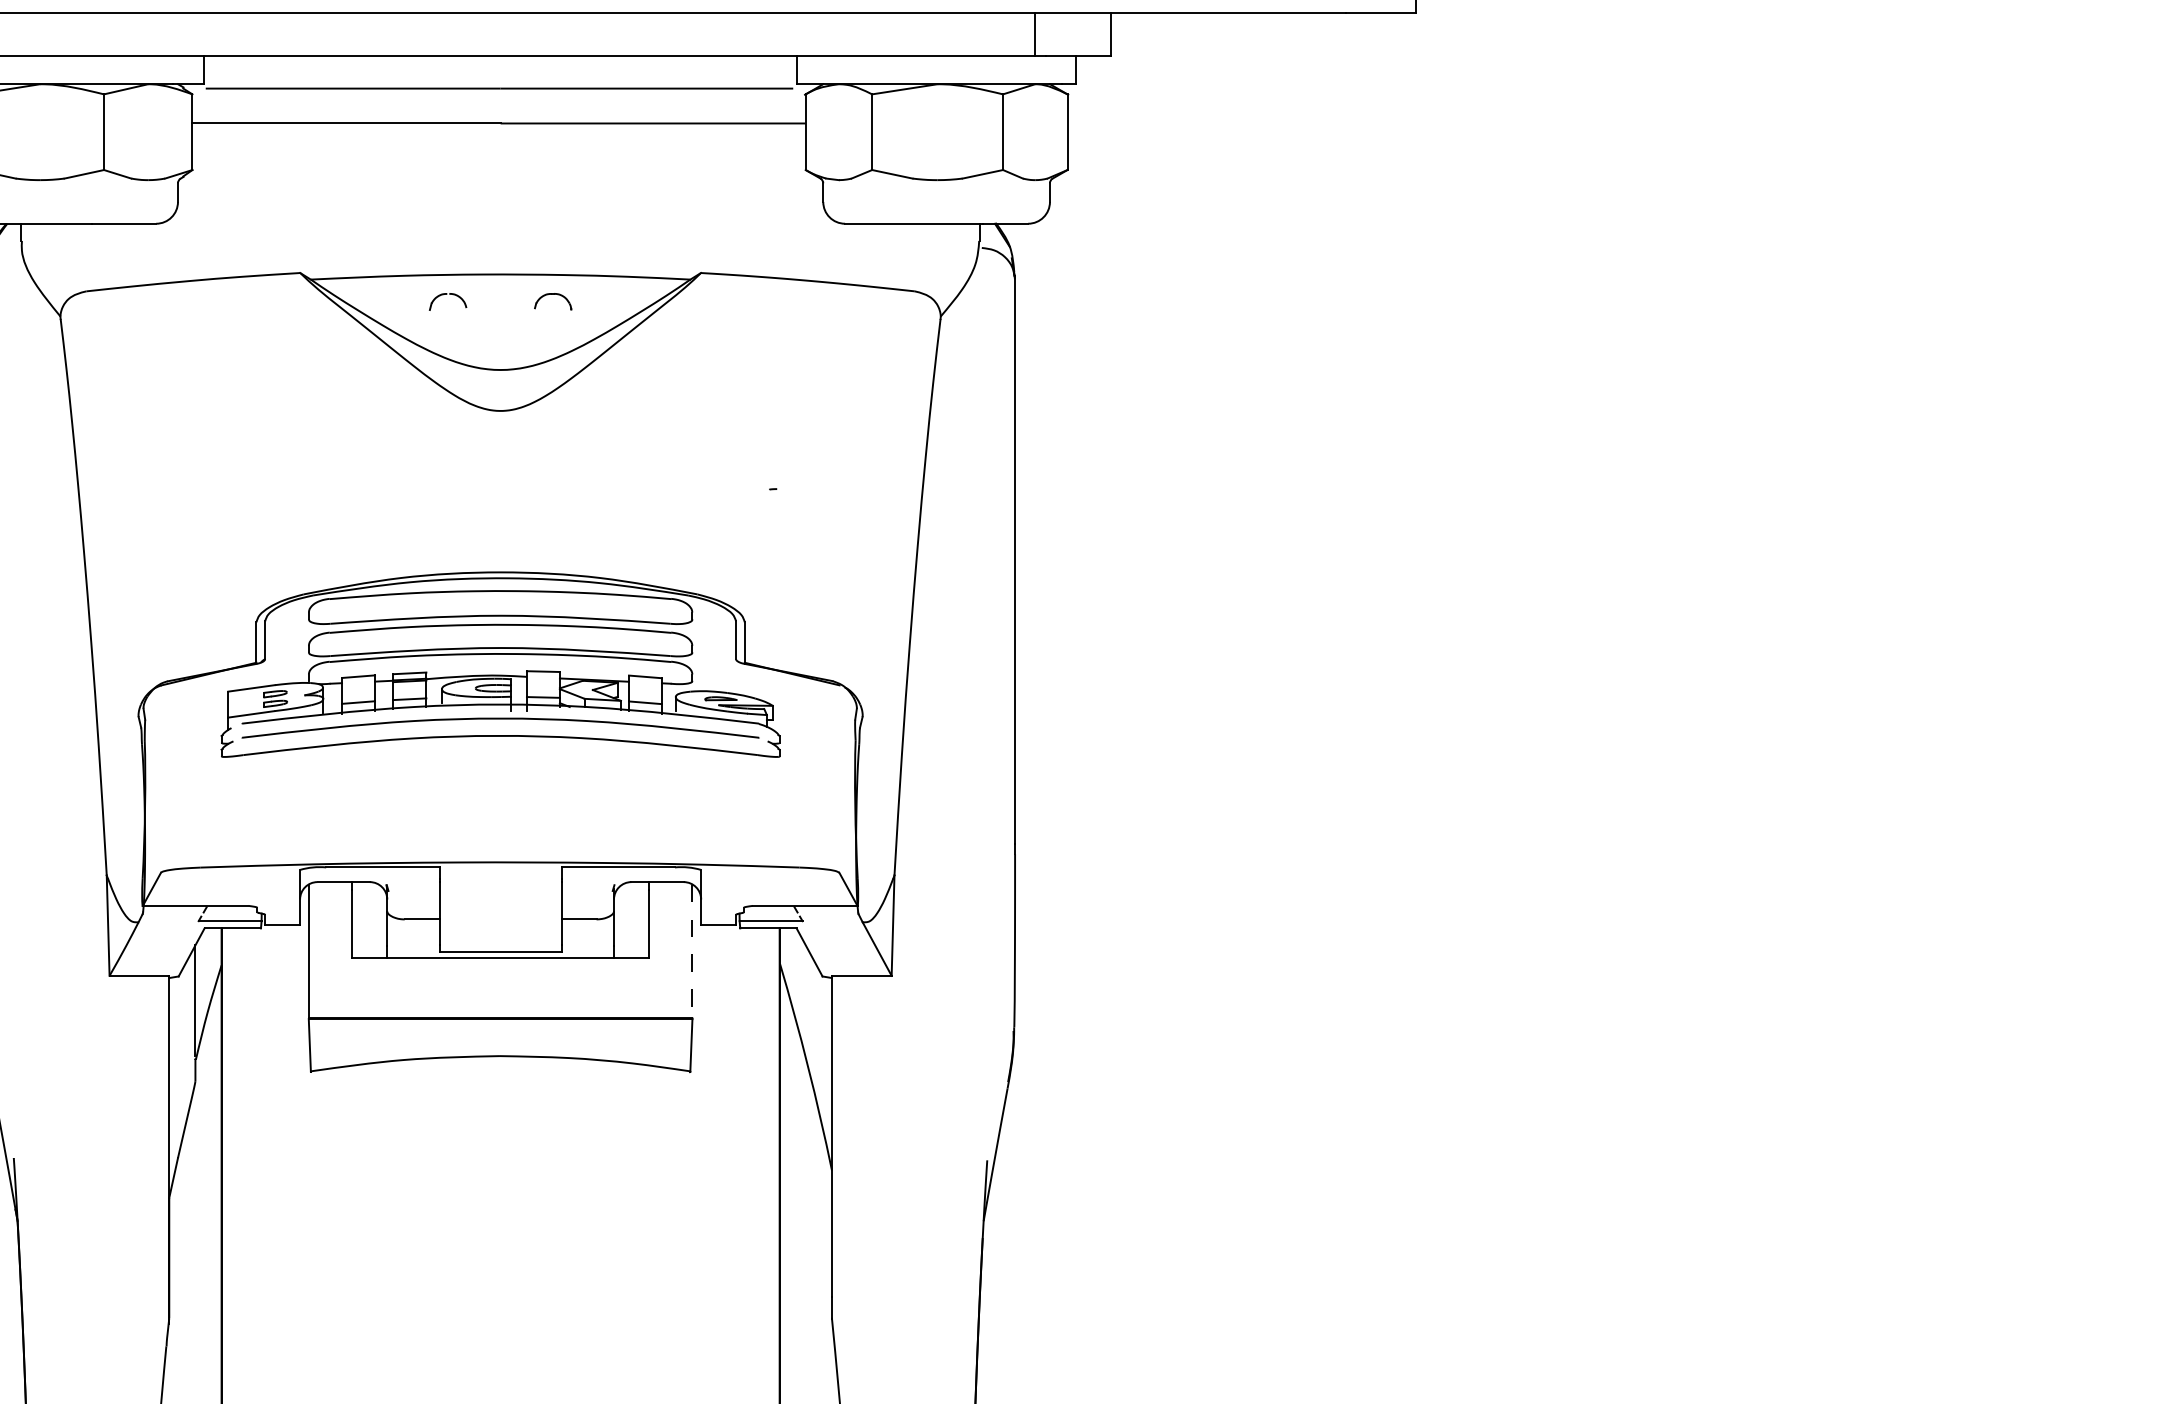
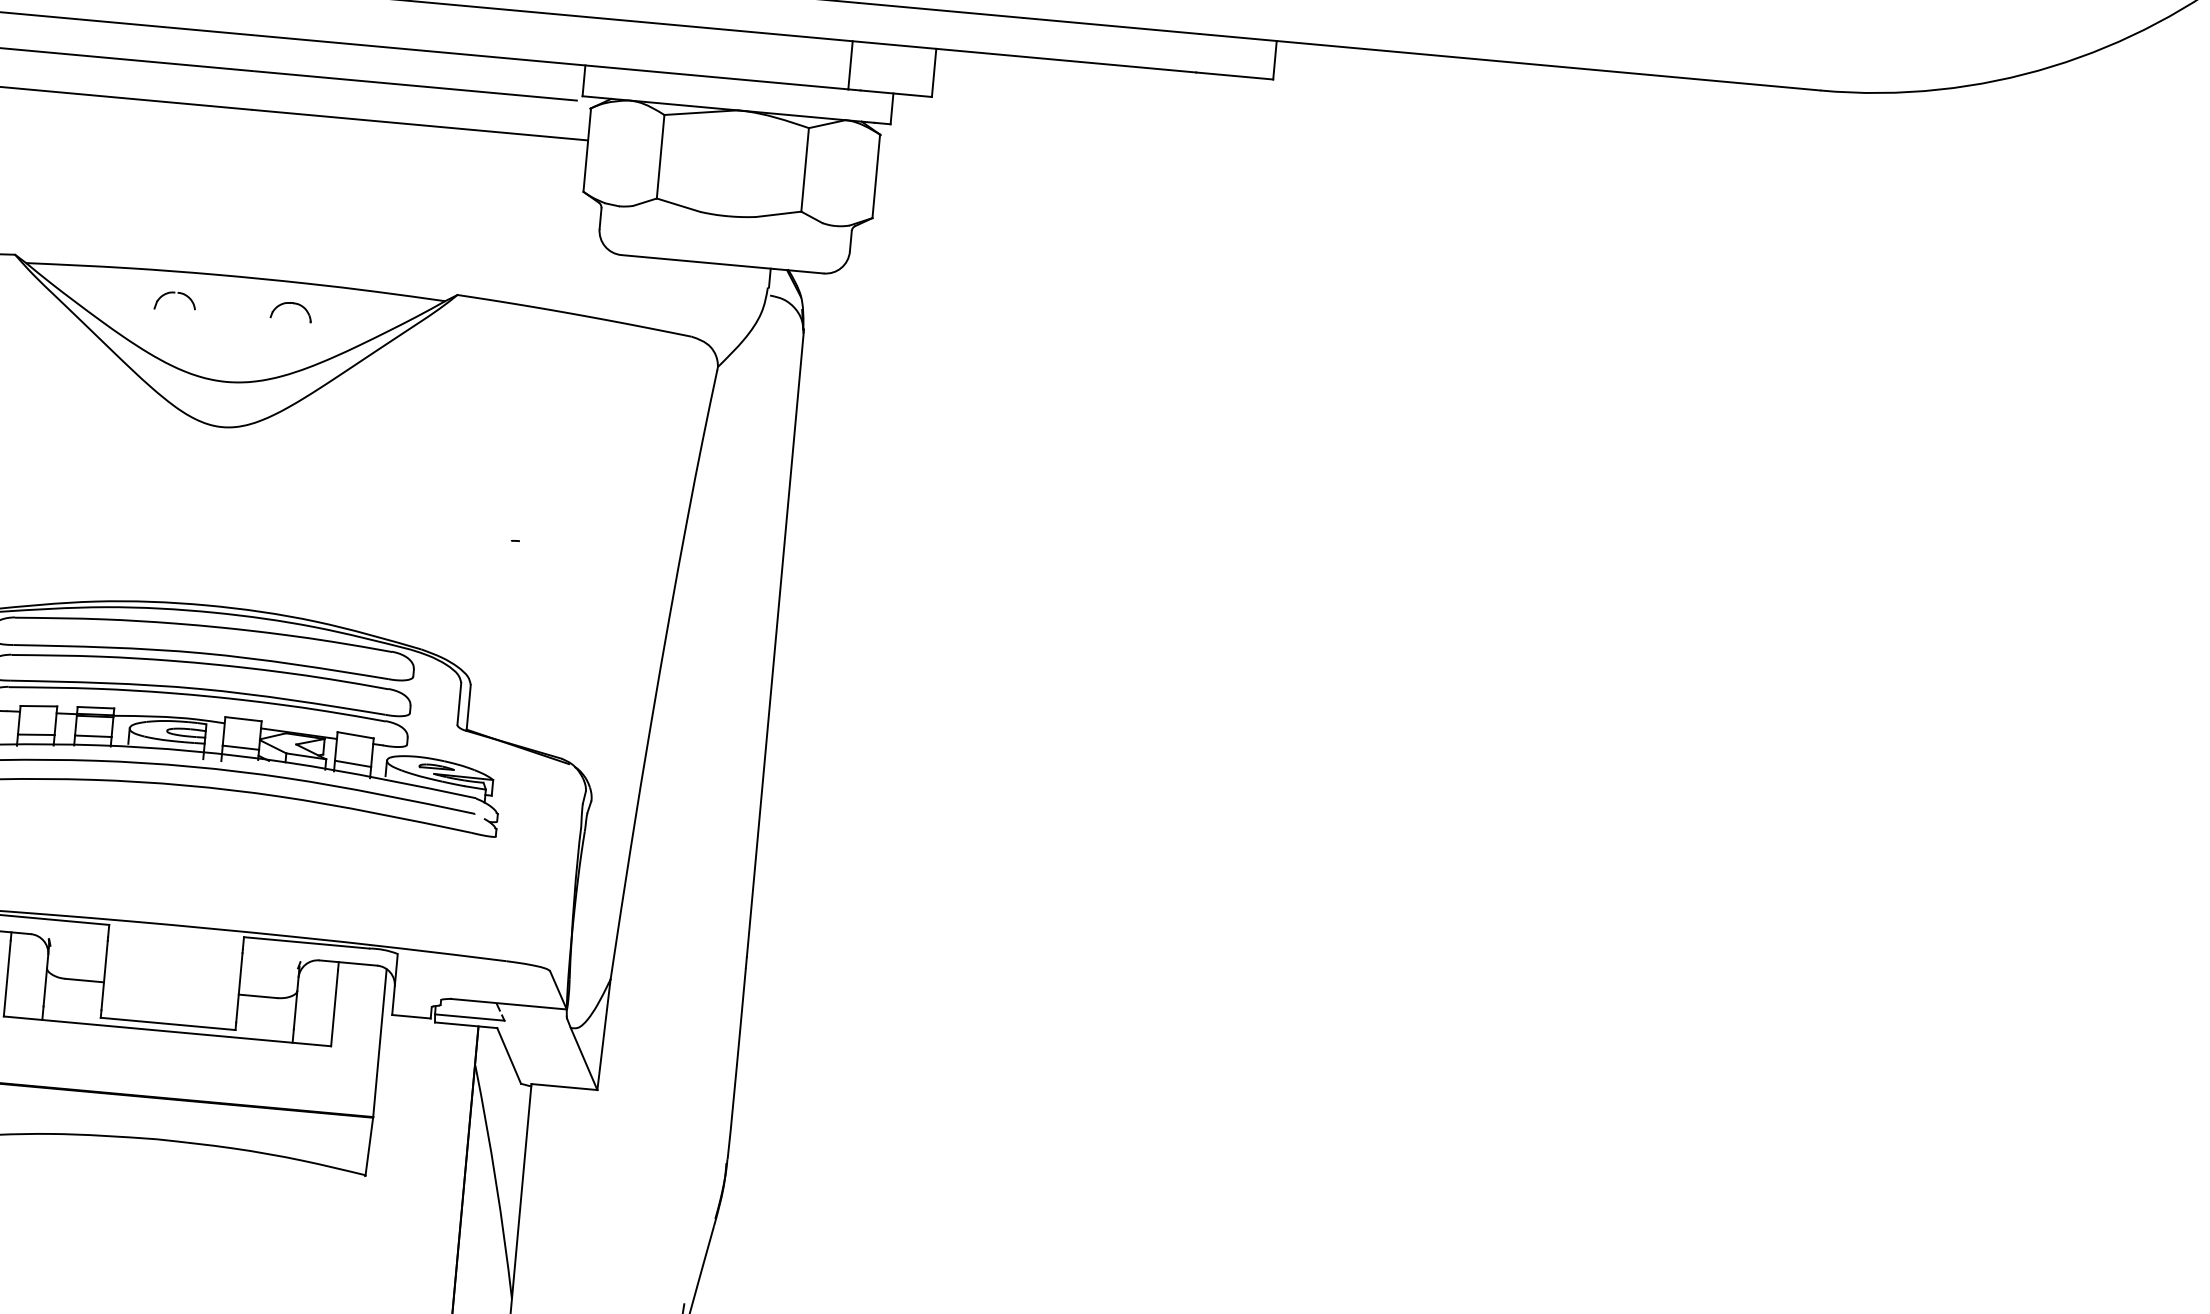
line: (692, 951) -> (379, 1043), dashed -> solid

